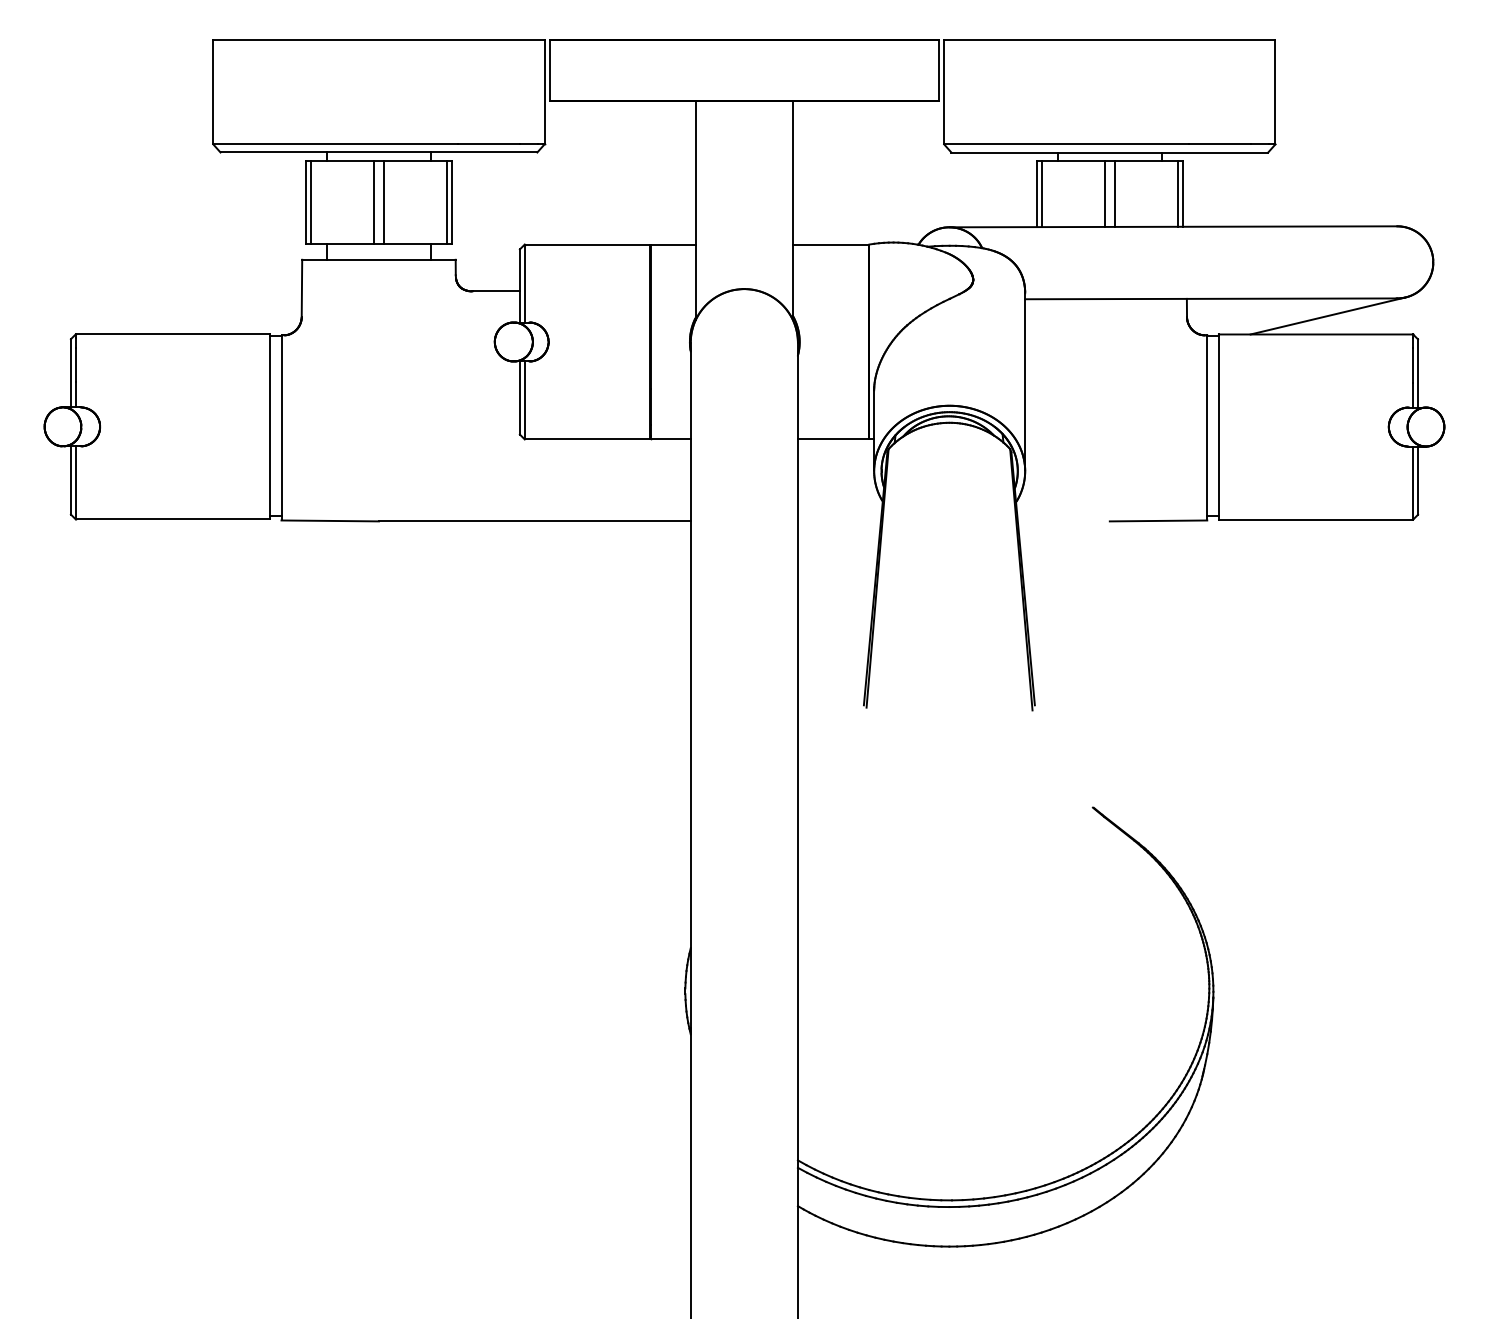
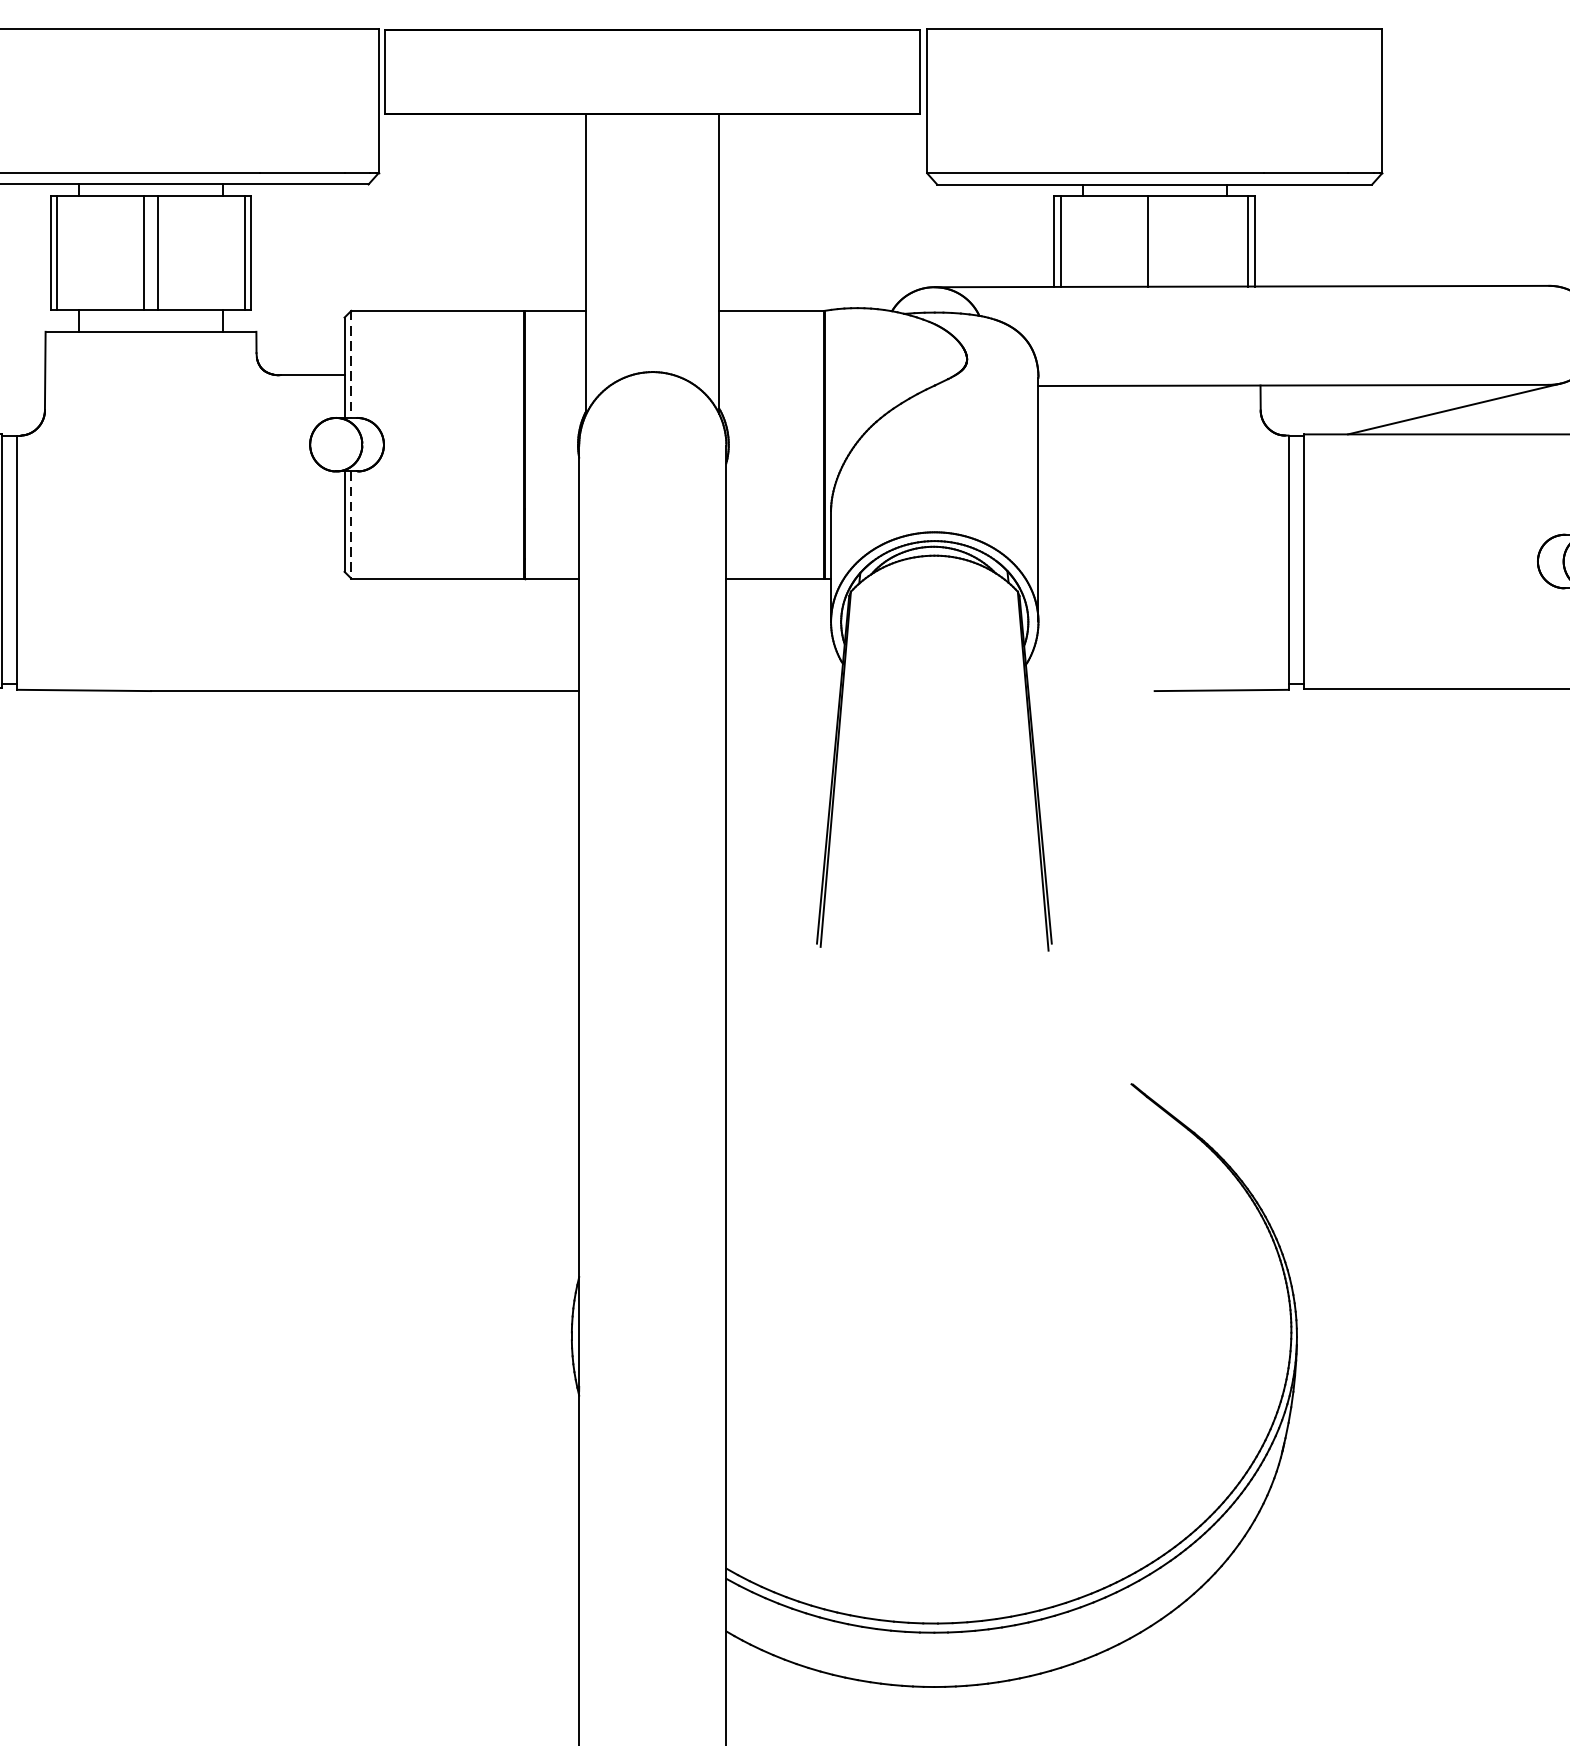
line: (1114, 193) -> (1161, 240), removed
line: (524, 283) -> (350, 364), solid -> dashed
line: (524, 400) -> (350, 525), solid -> dashed

